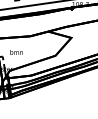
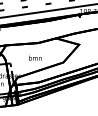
text: (16, 51) -> (35, 57), moved

